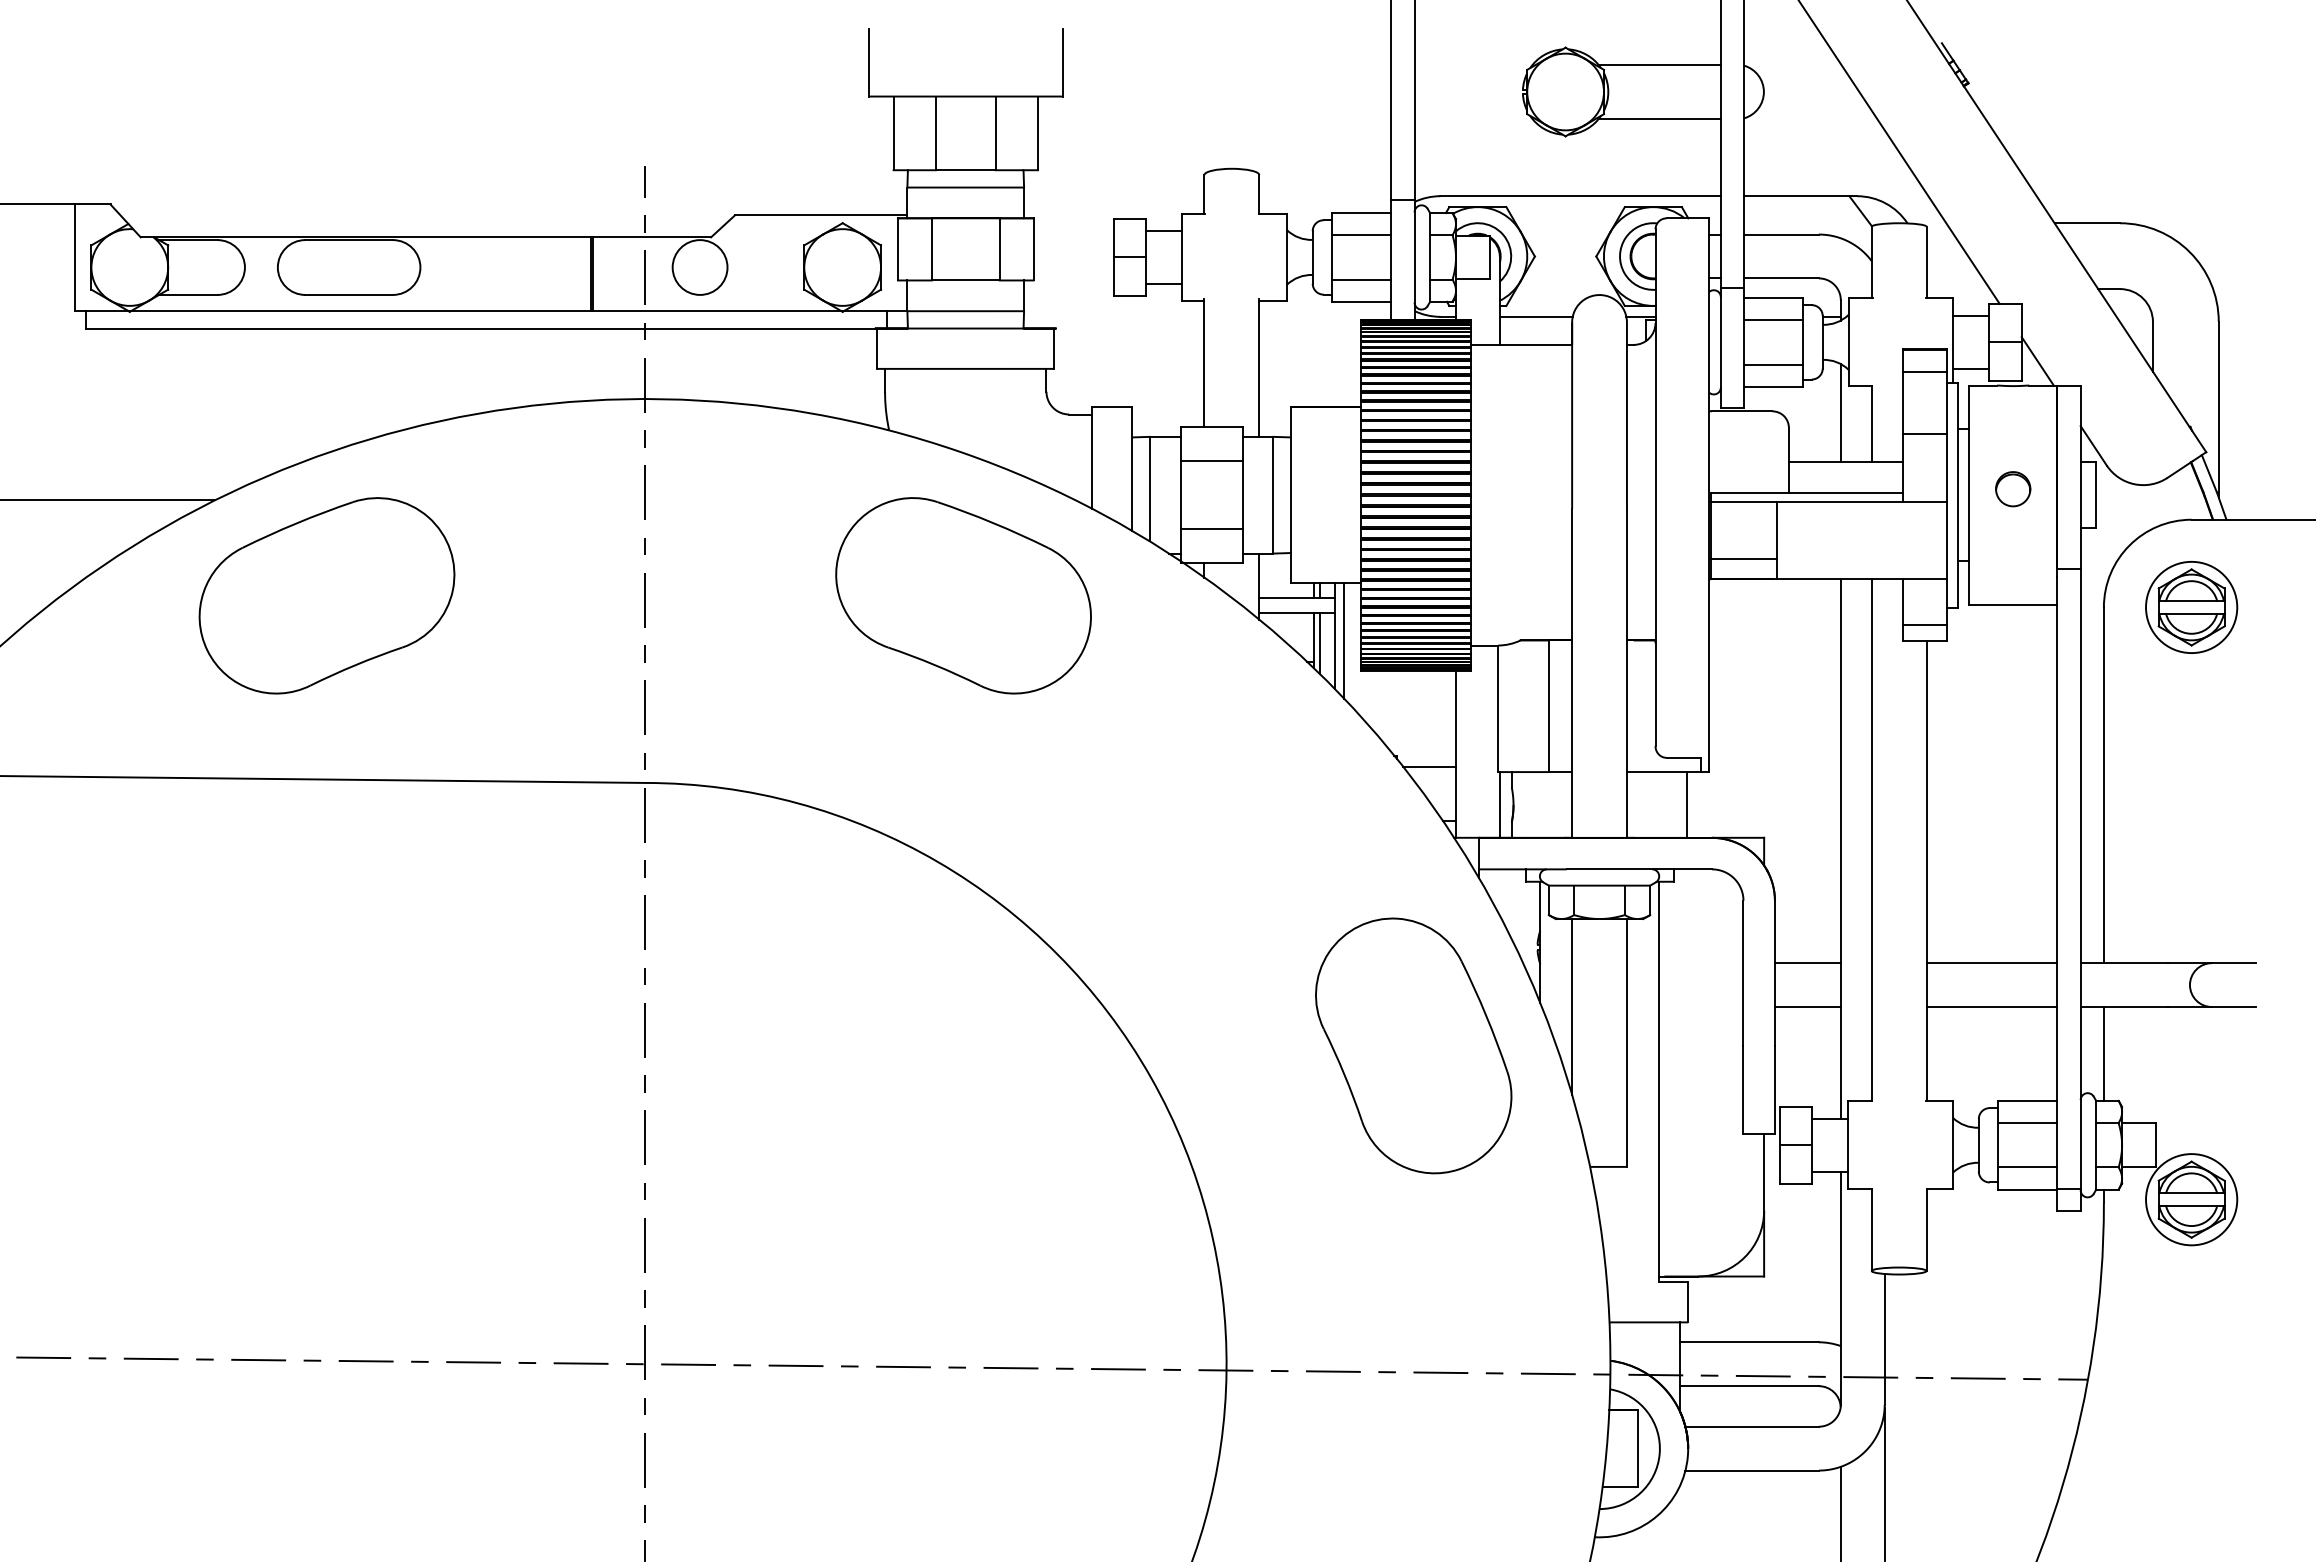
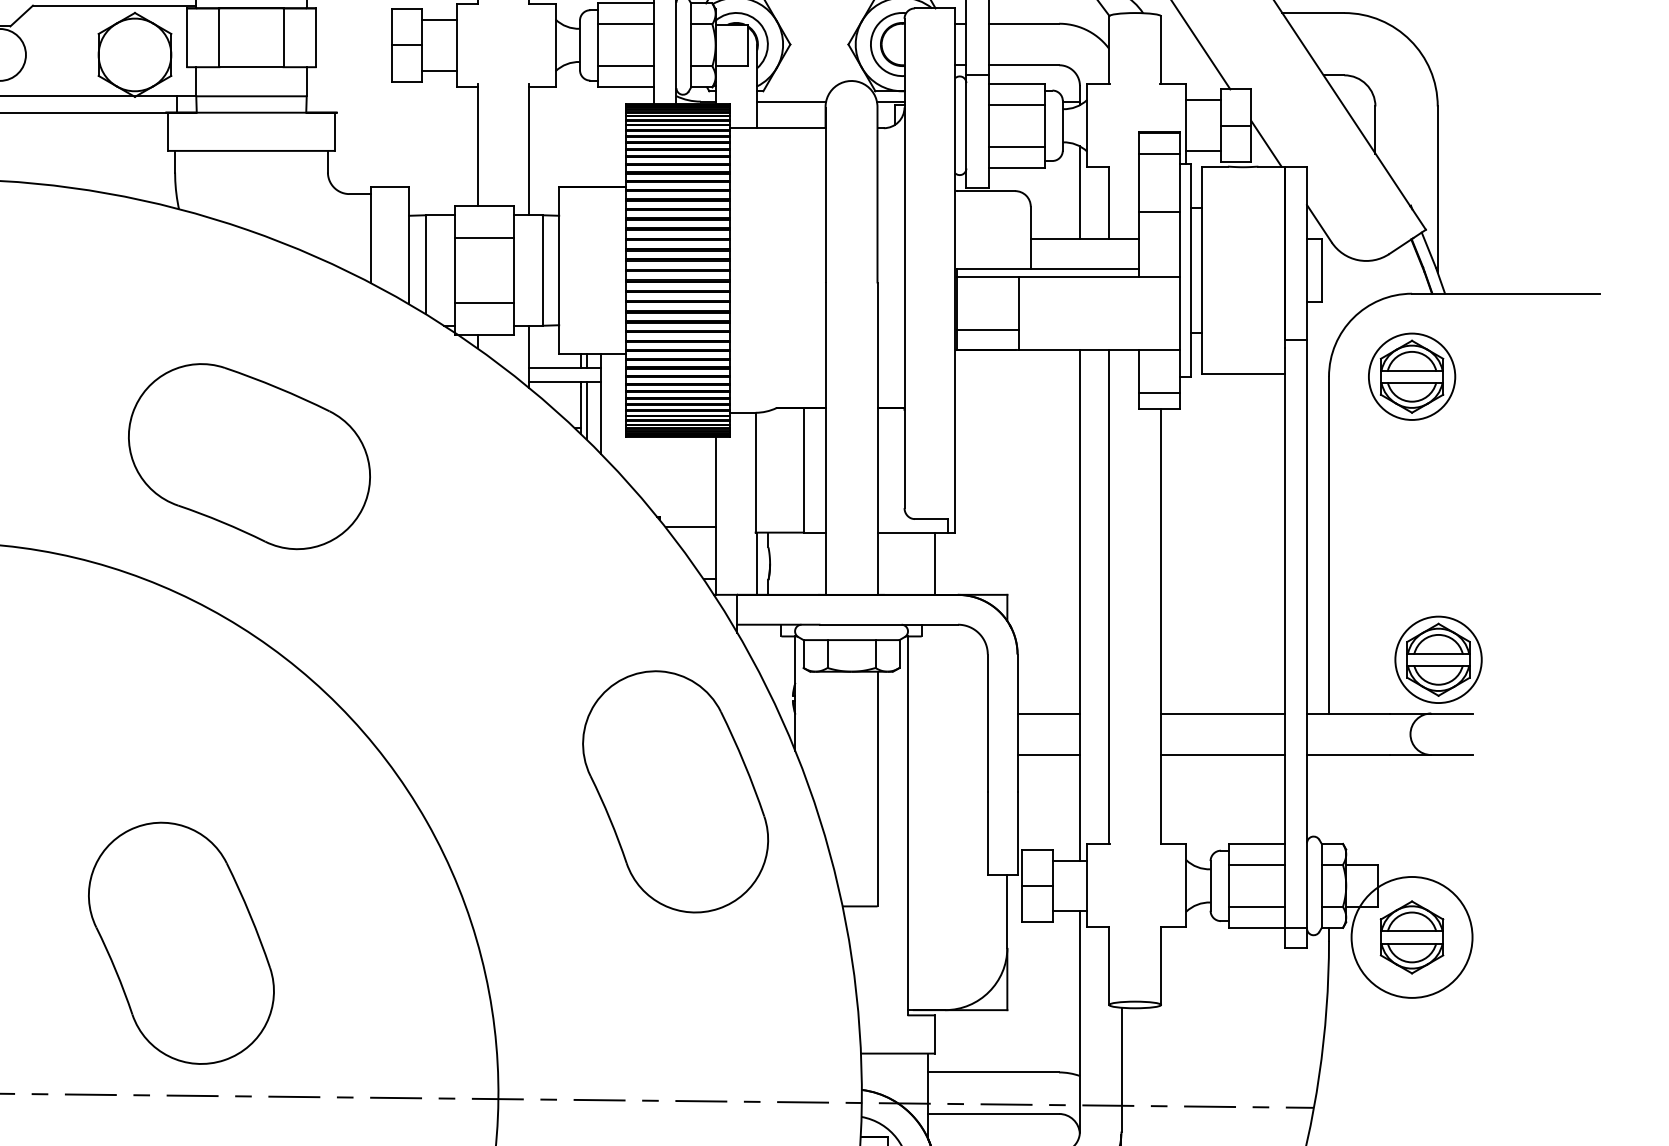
part: (2013, 489) -> (1243, 265), removed
part: (963, 595) -> (249, 456), moved
line: (1344, 640) -> (610, 408), removed
part: (2219, 906) -> (1438, 659), added
line: (1572, 1007) -> (825, 755), removed
line: (2103, 1053) -> (1328, 799), removed
circle: (2191, 1199) -> (1411, 937), size x1.4
part: (891, 1205) -> (181, 942), added

